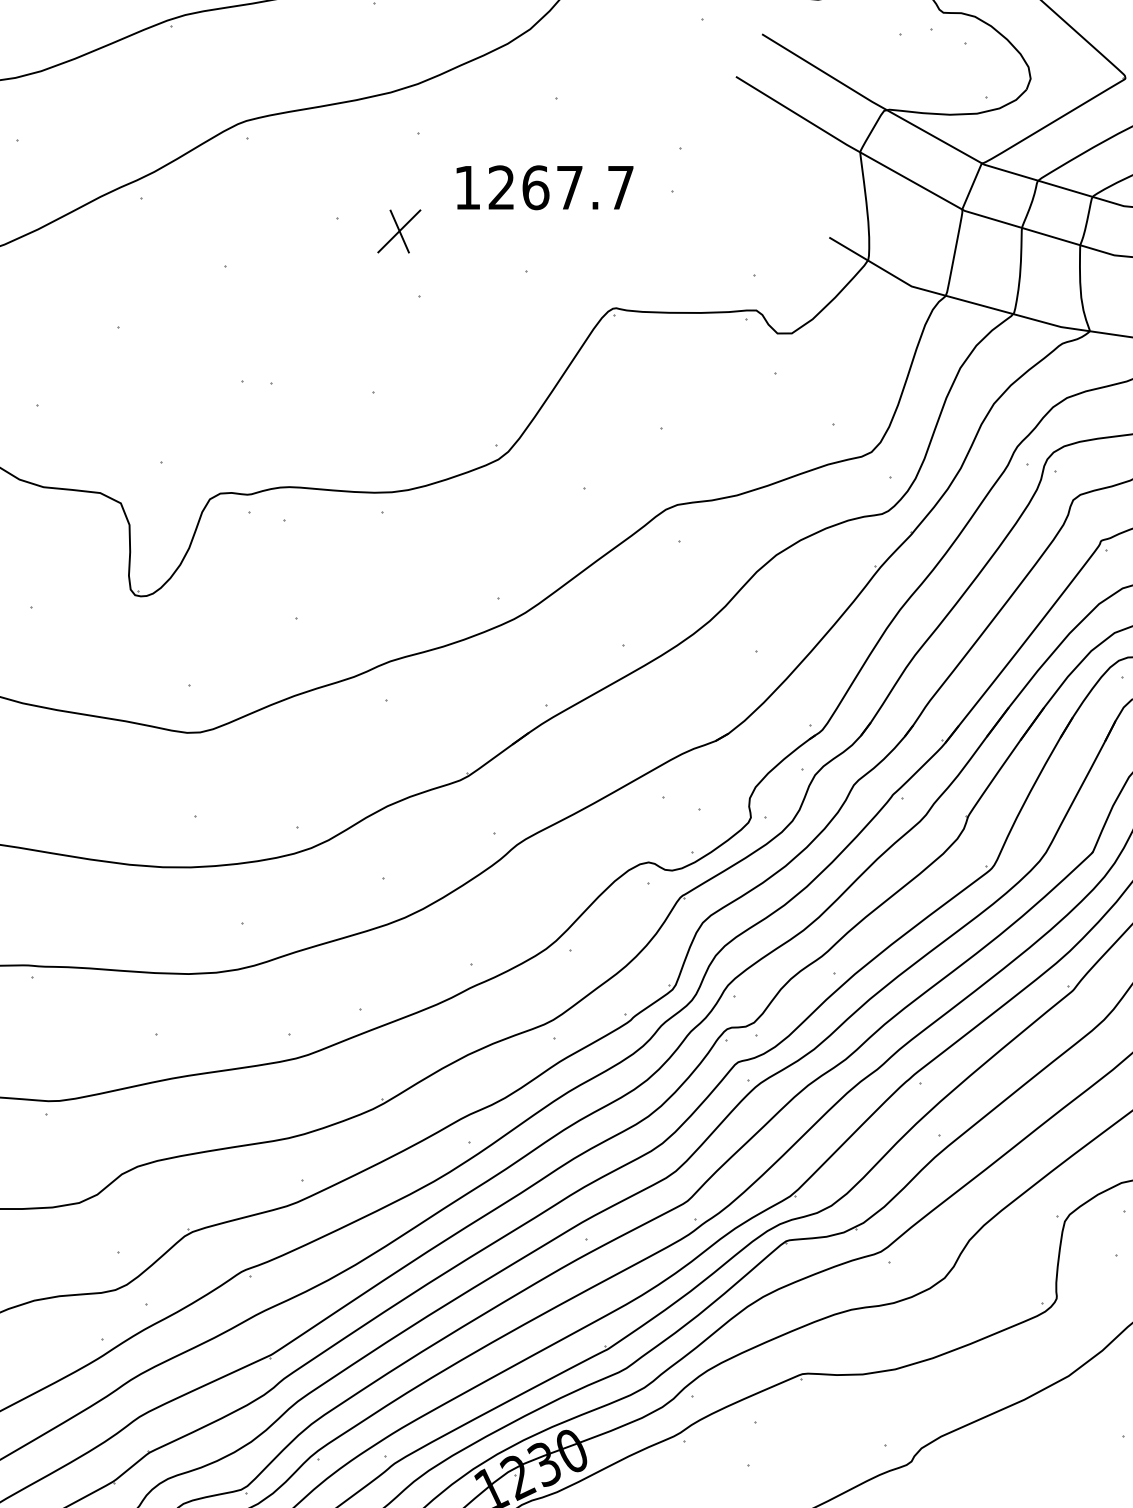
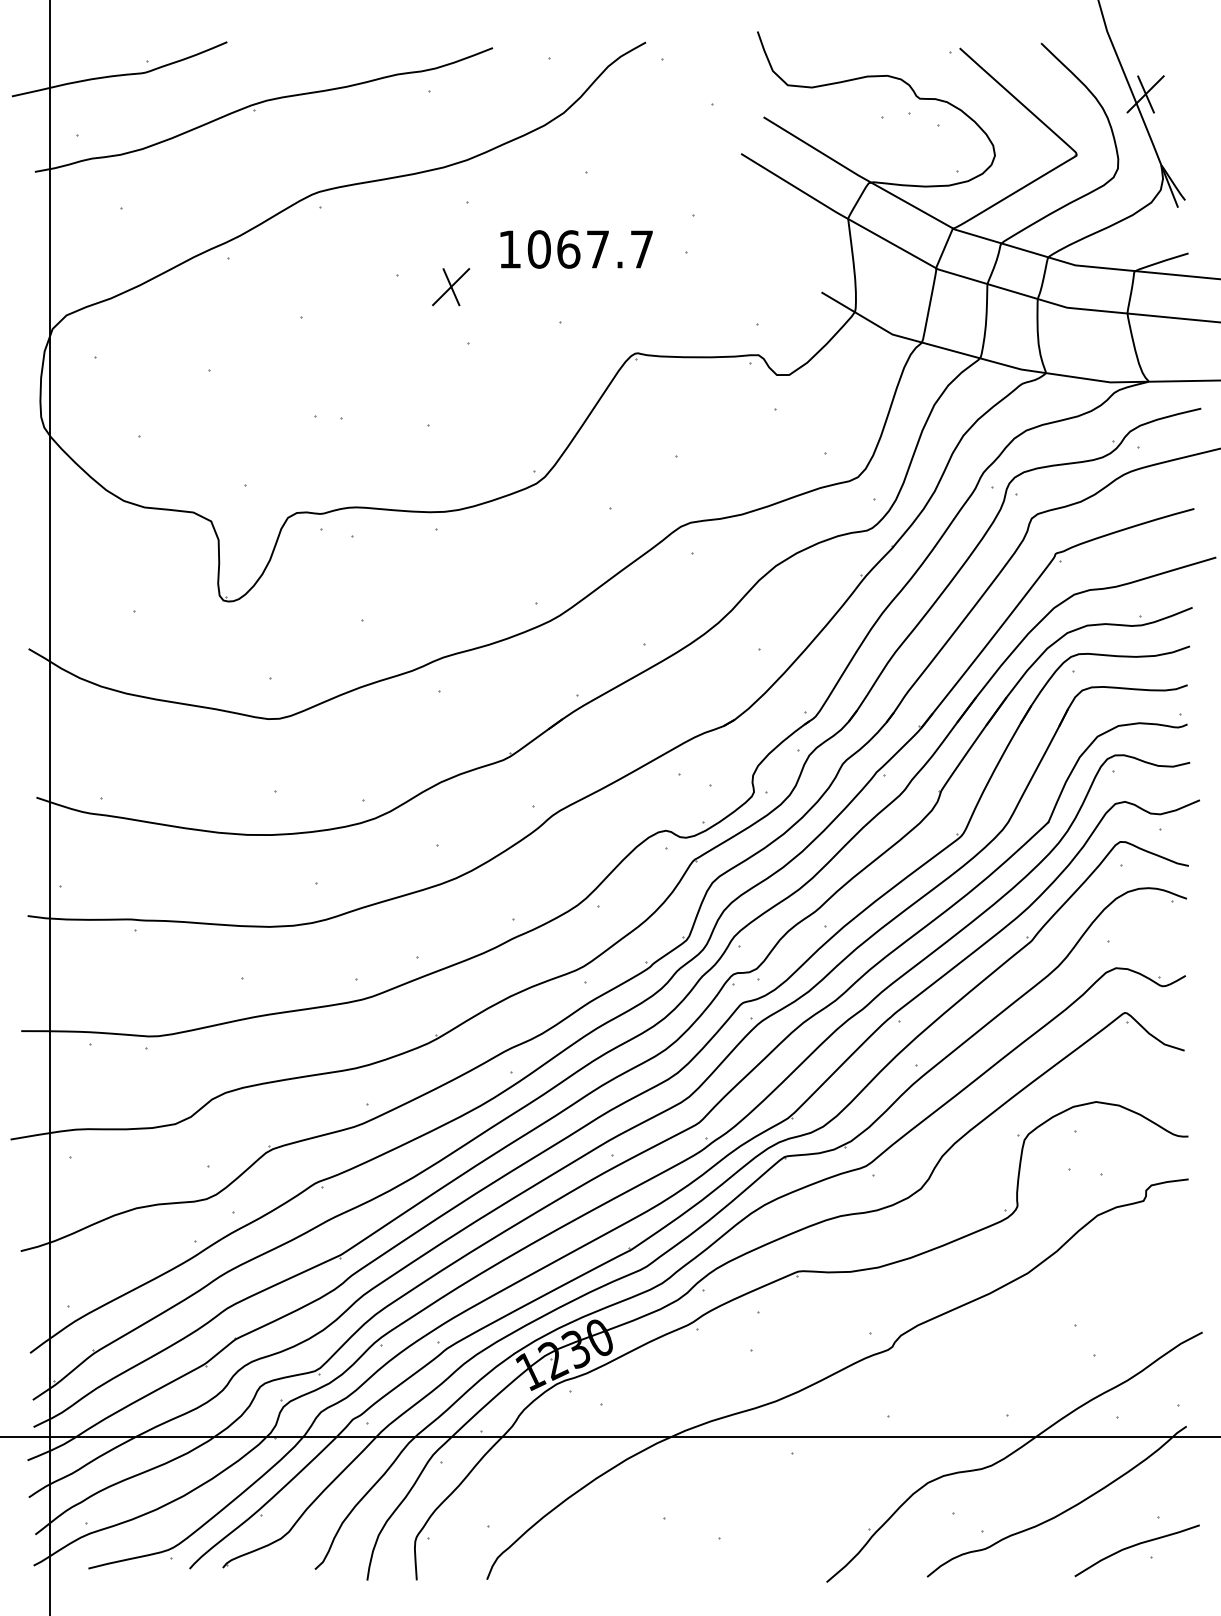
text: (500, 187) -> (538, 249), 1267.7 -> 1067.7

